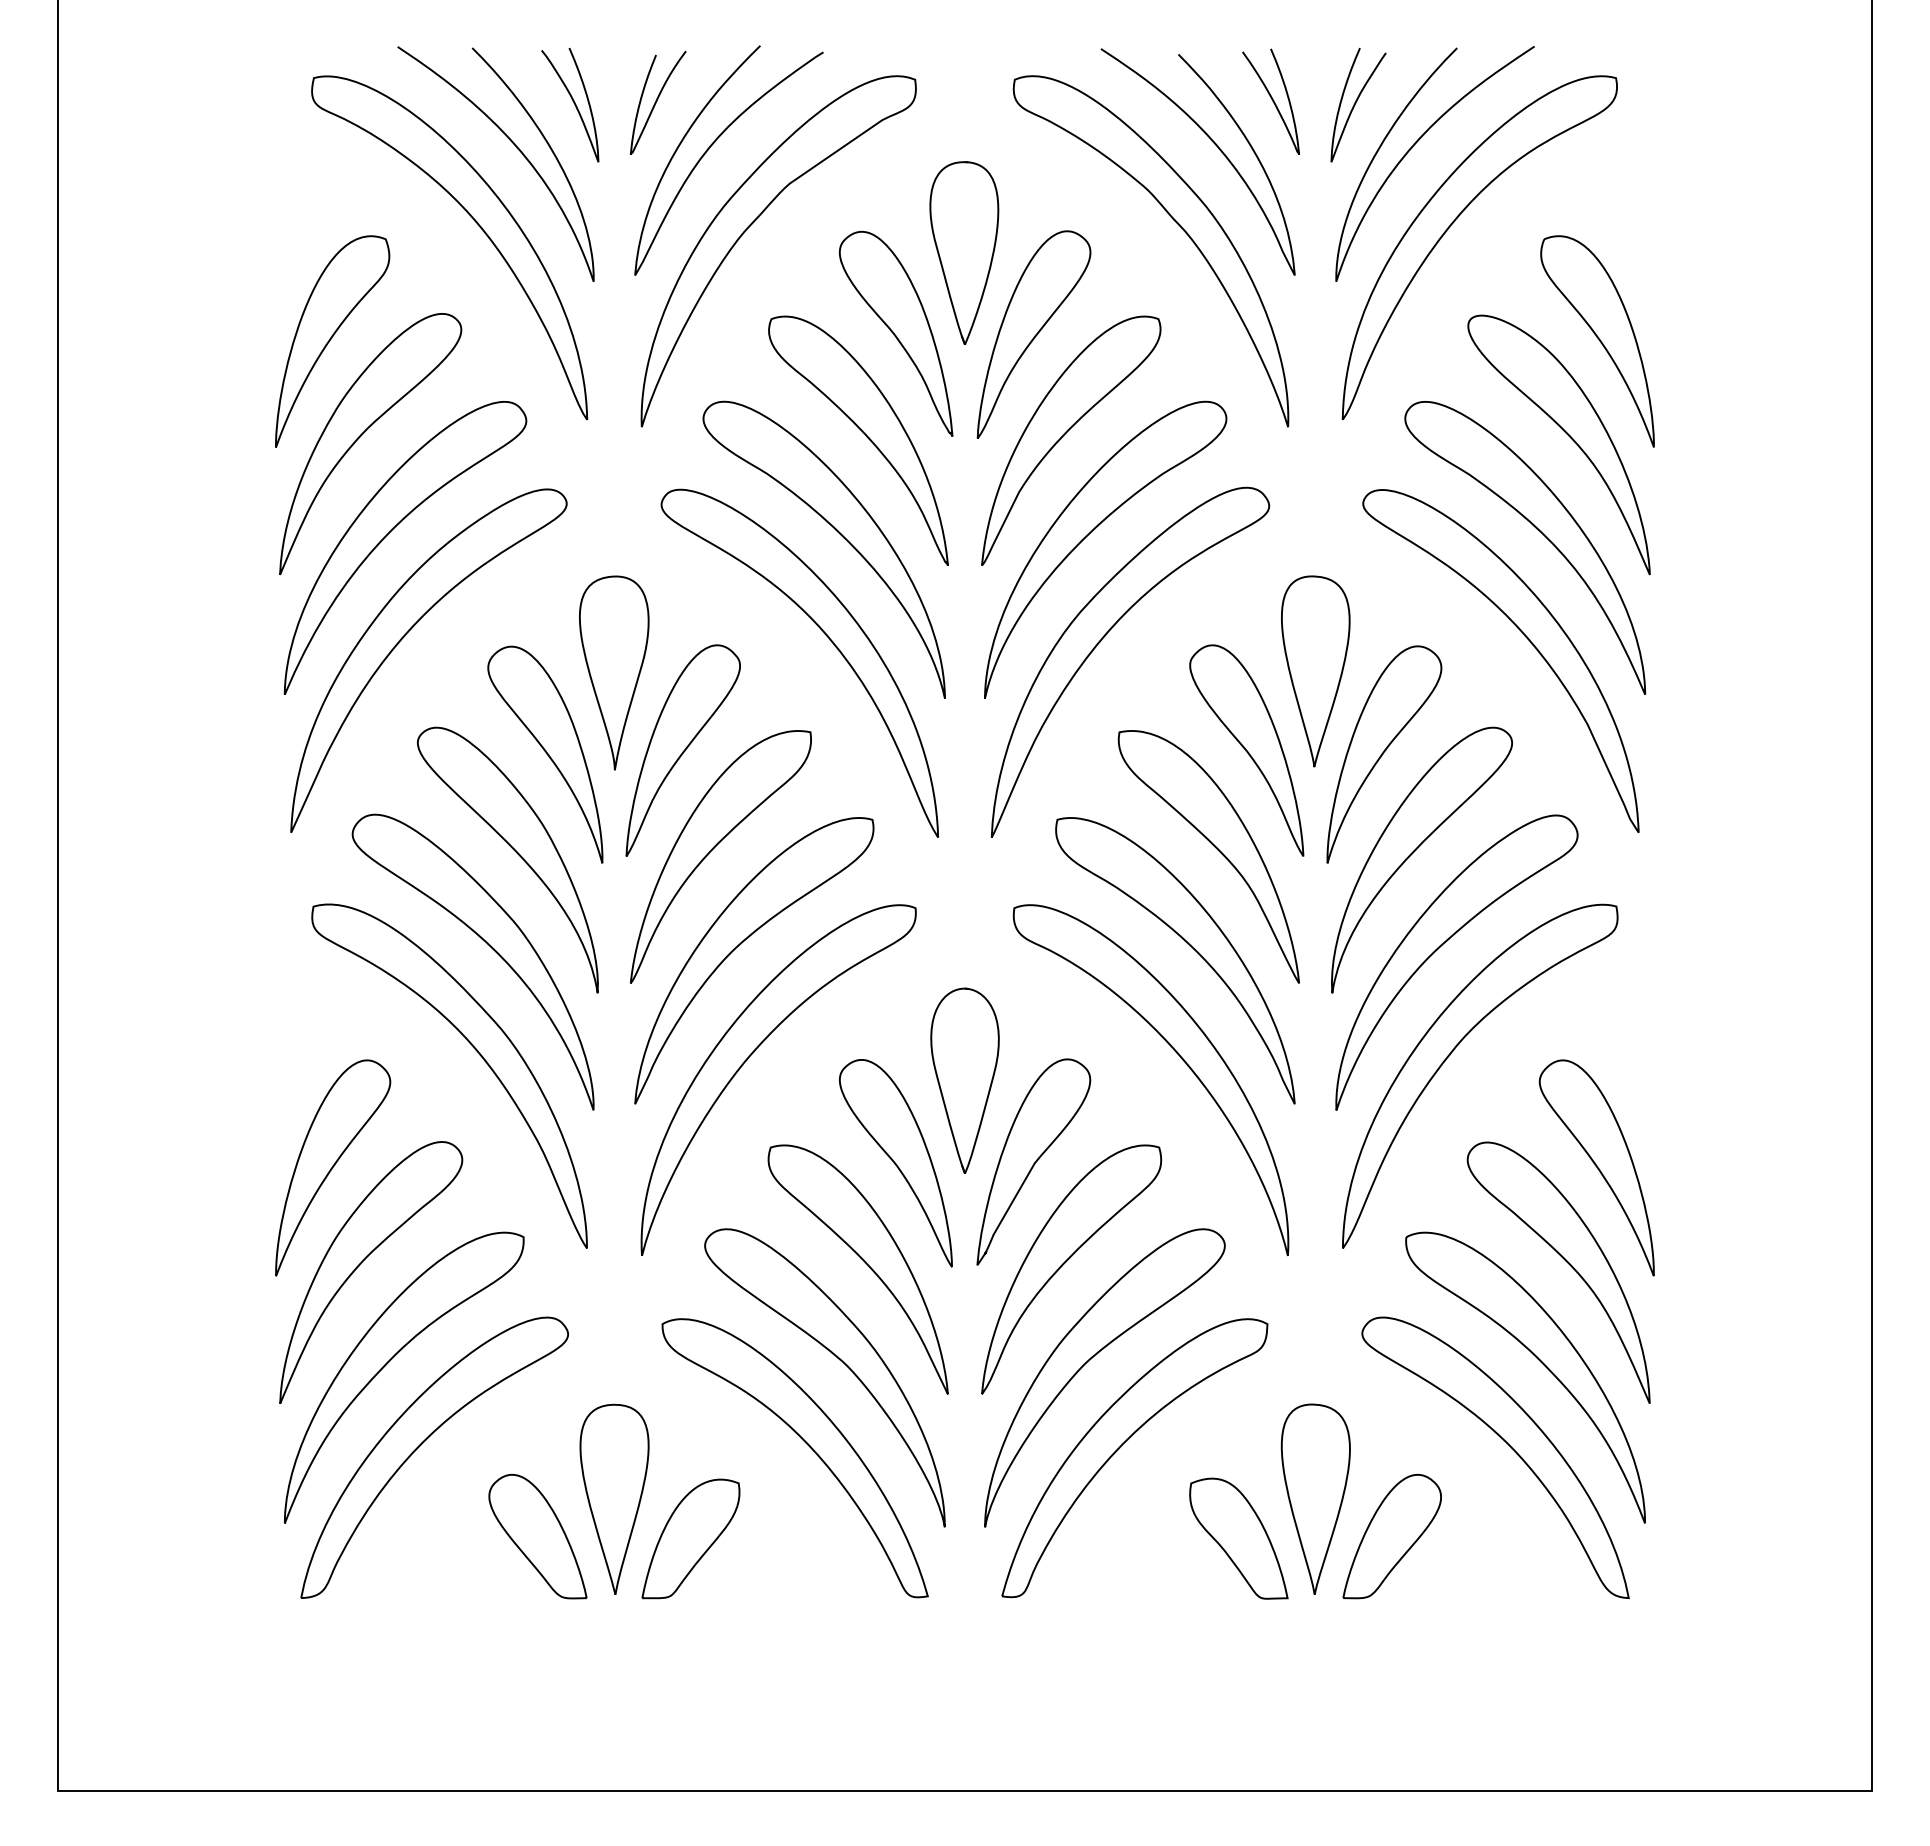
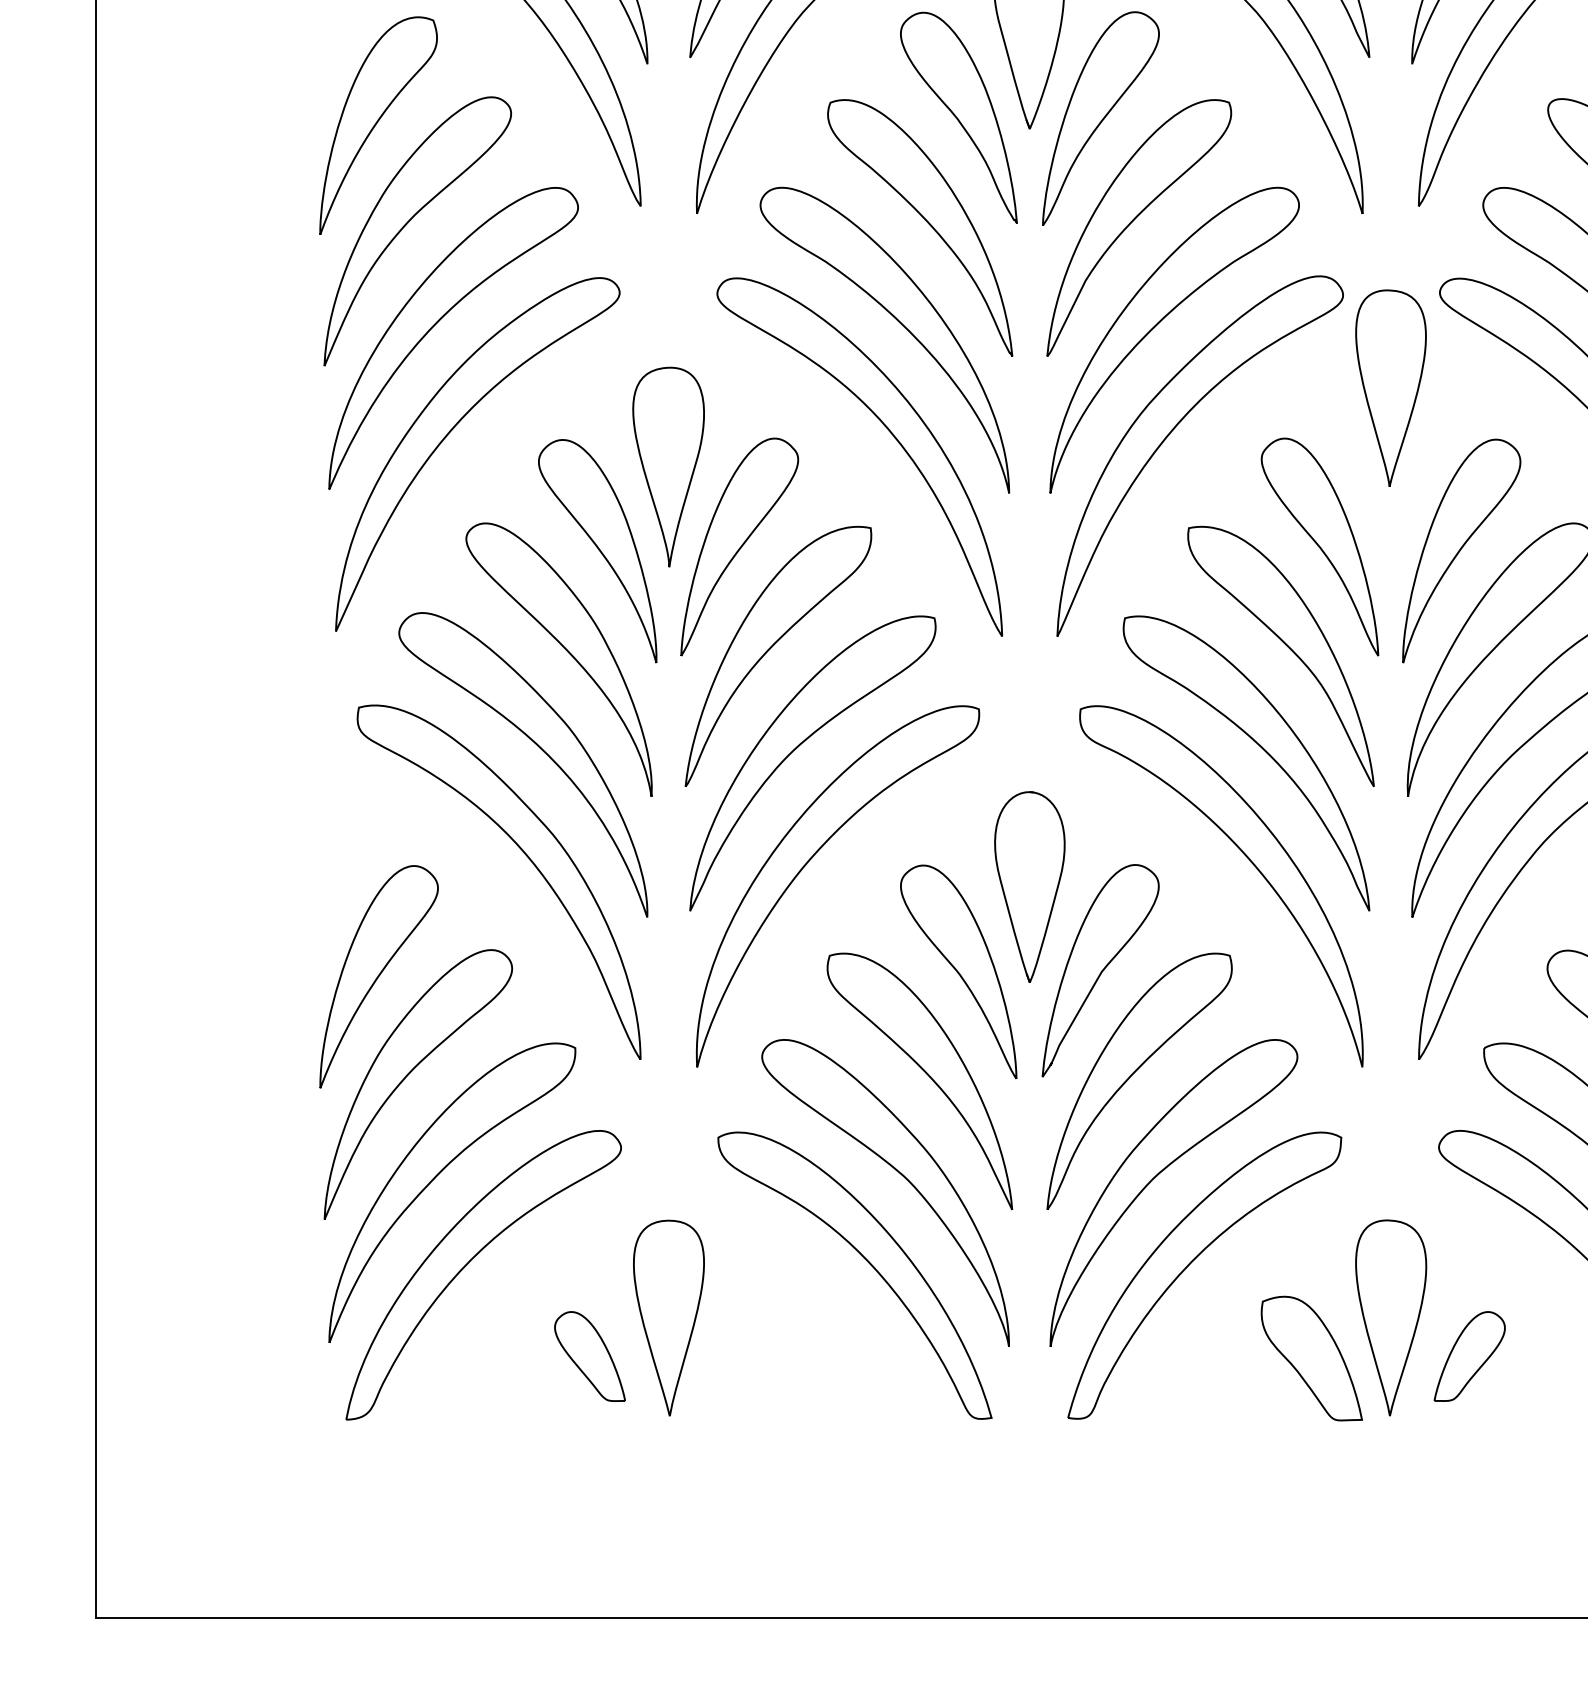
part: (1315, 671) -> (1390, 388), moved
part: (537, 1536) -> (589, 1356), size x0.7
part: (1391, 1536) -> (1469, 1356), size x0.7
part: (690, 1538) -> (747, 1358), removed

